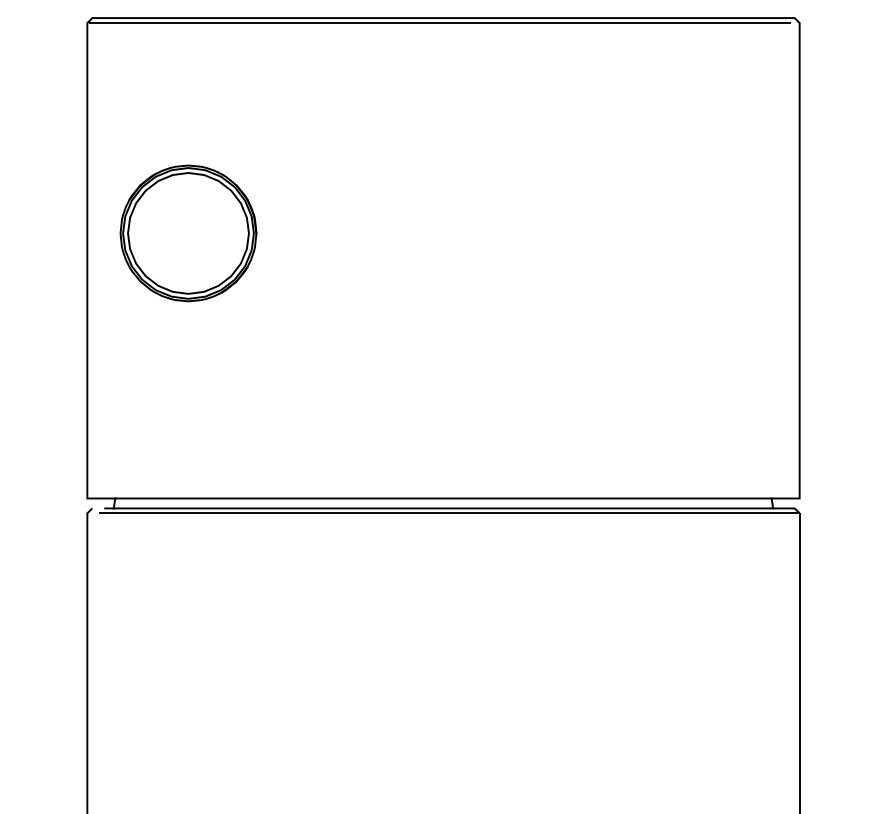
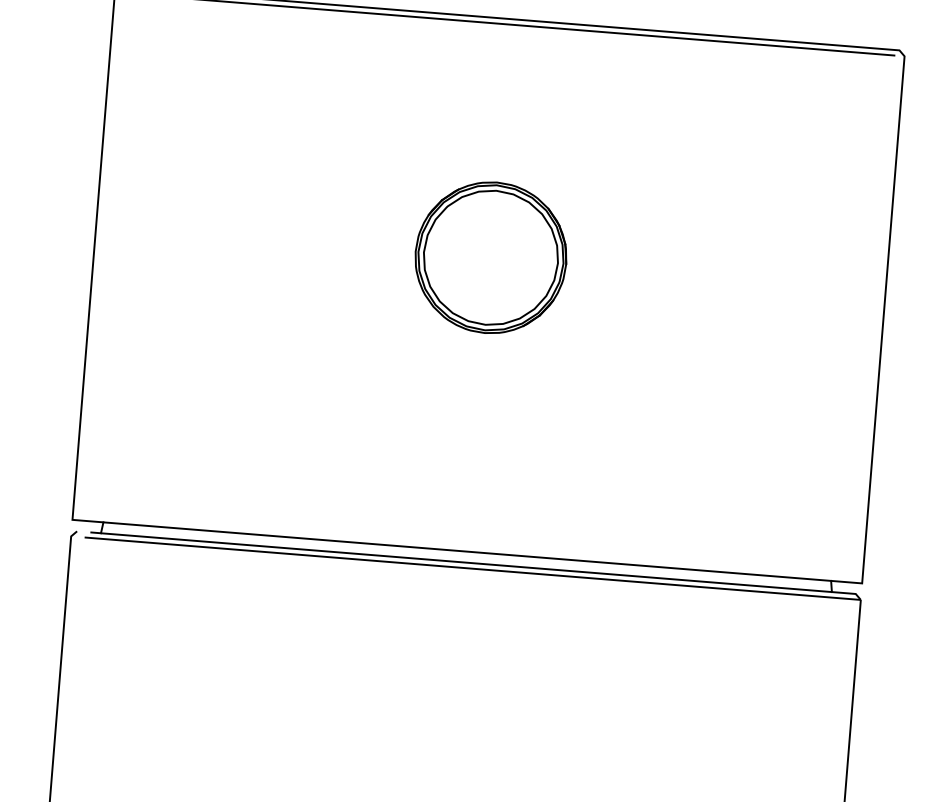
part: (188, 233) -> (490, 257), moved

